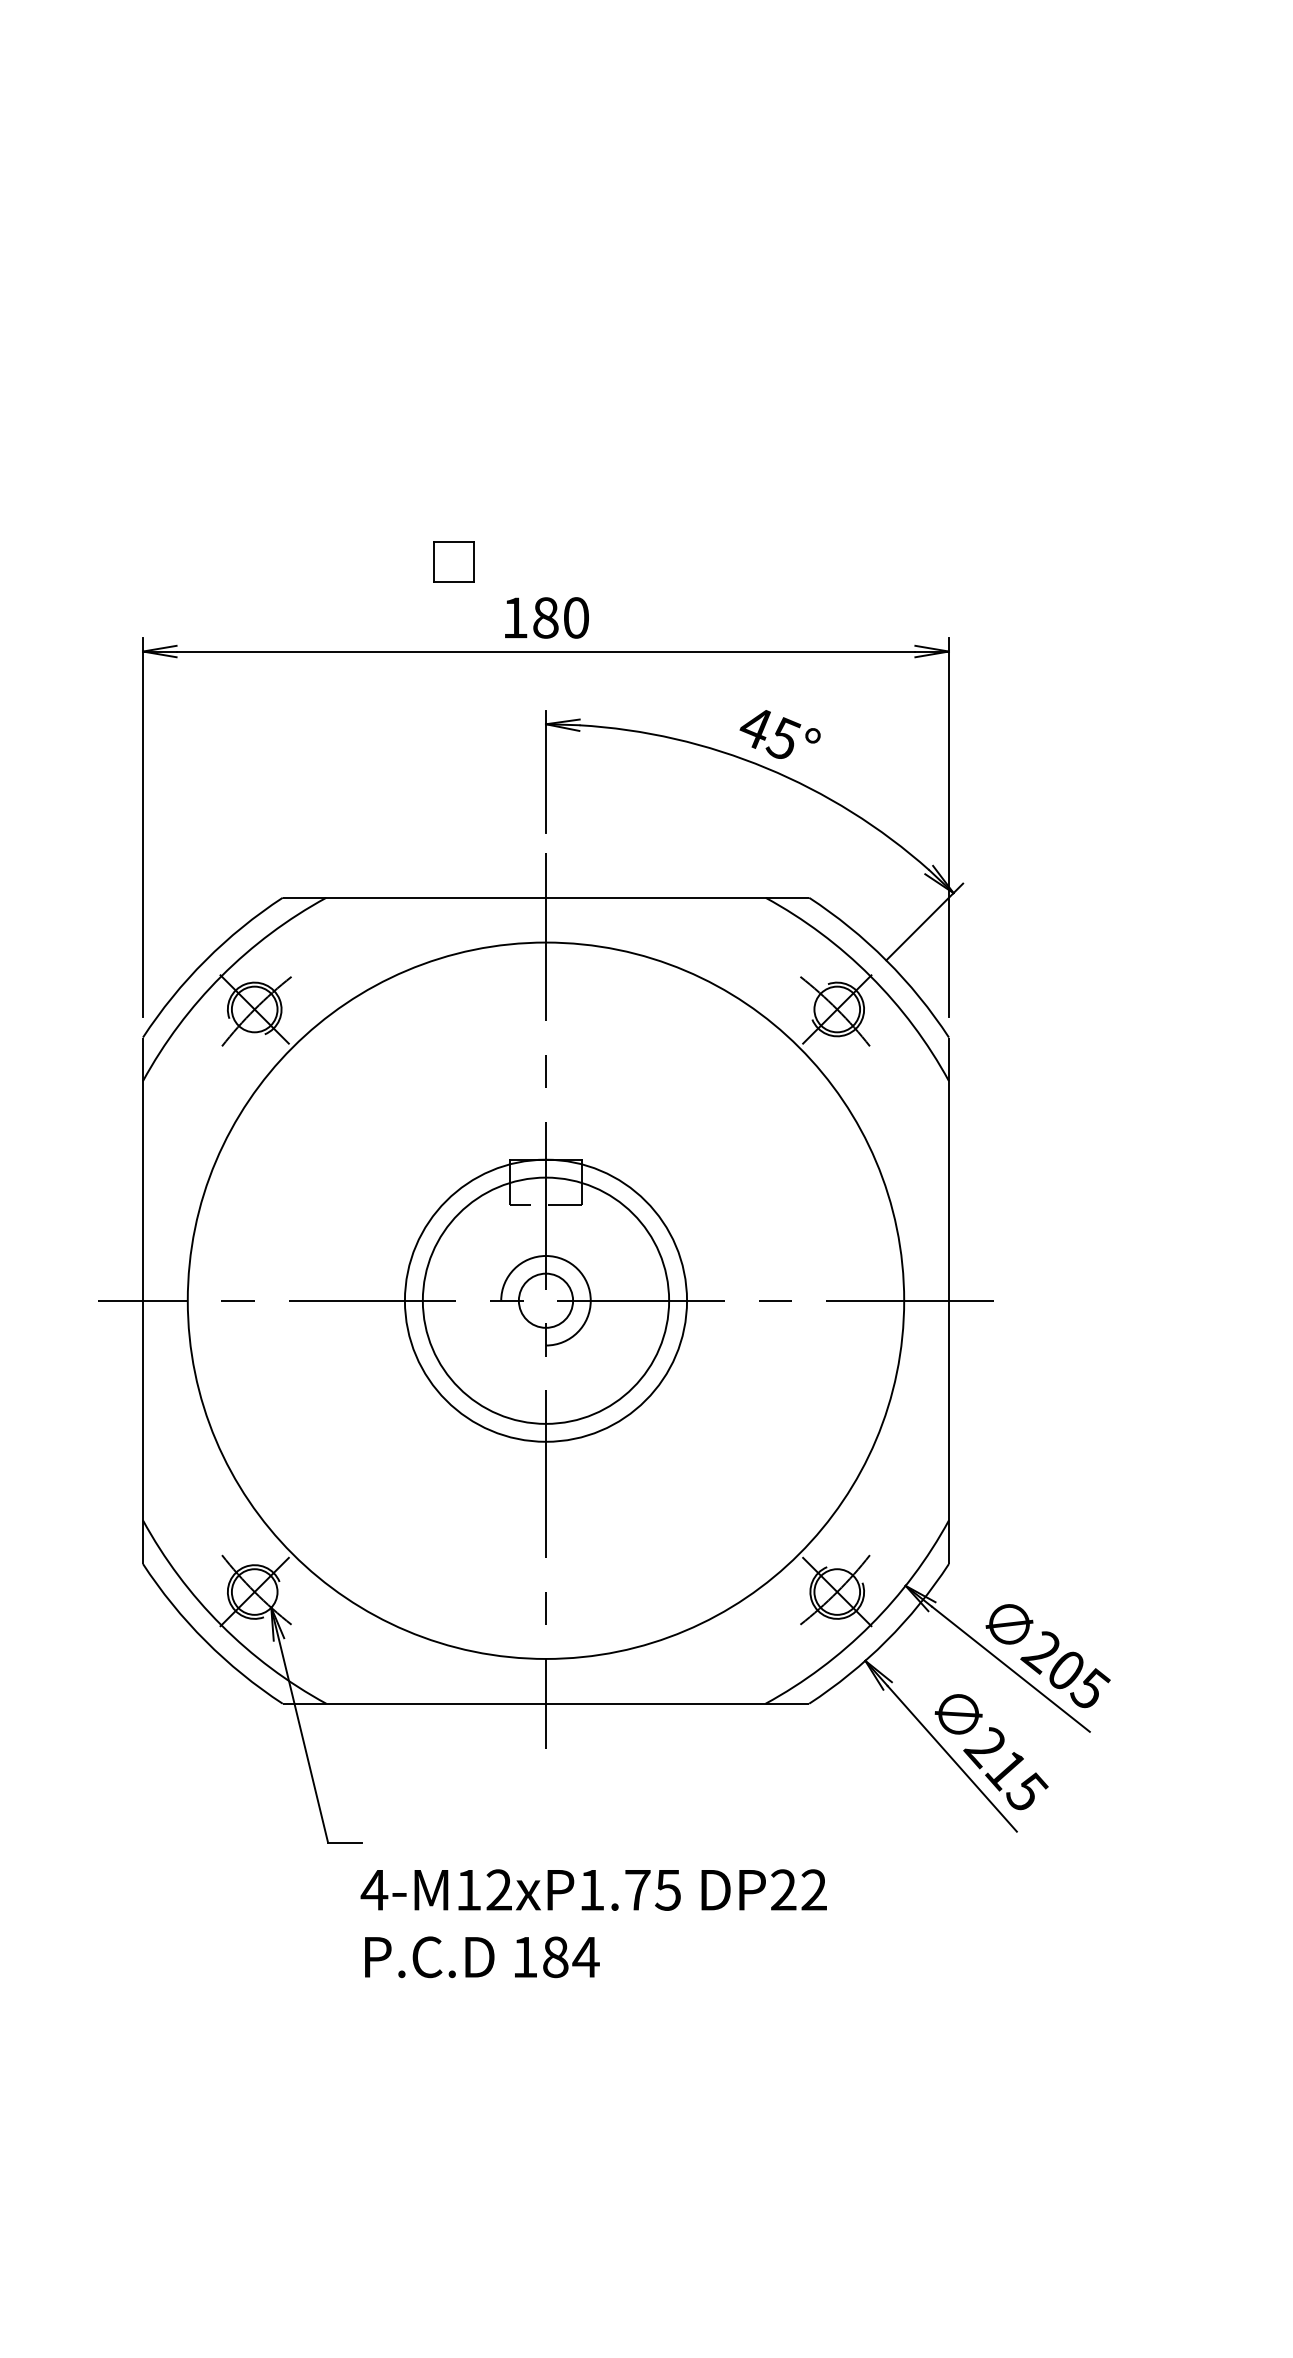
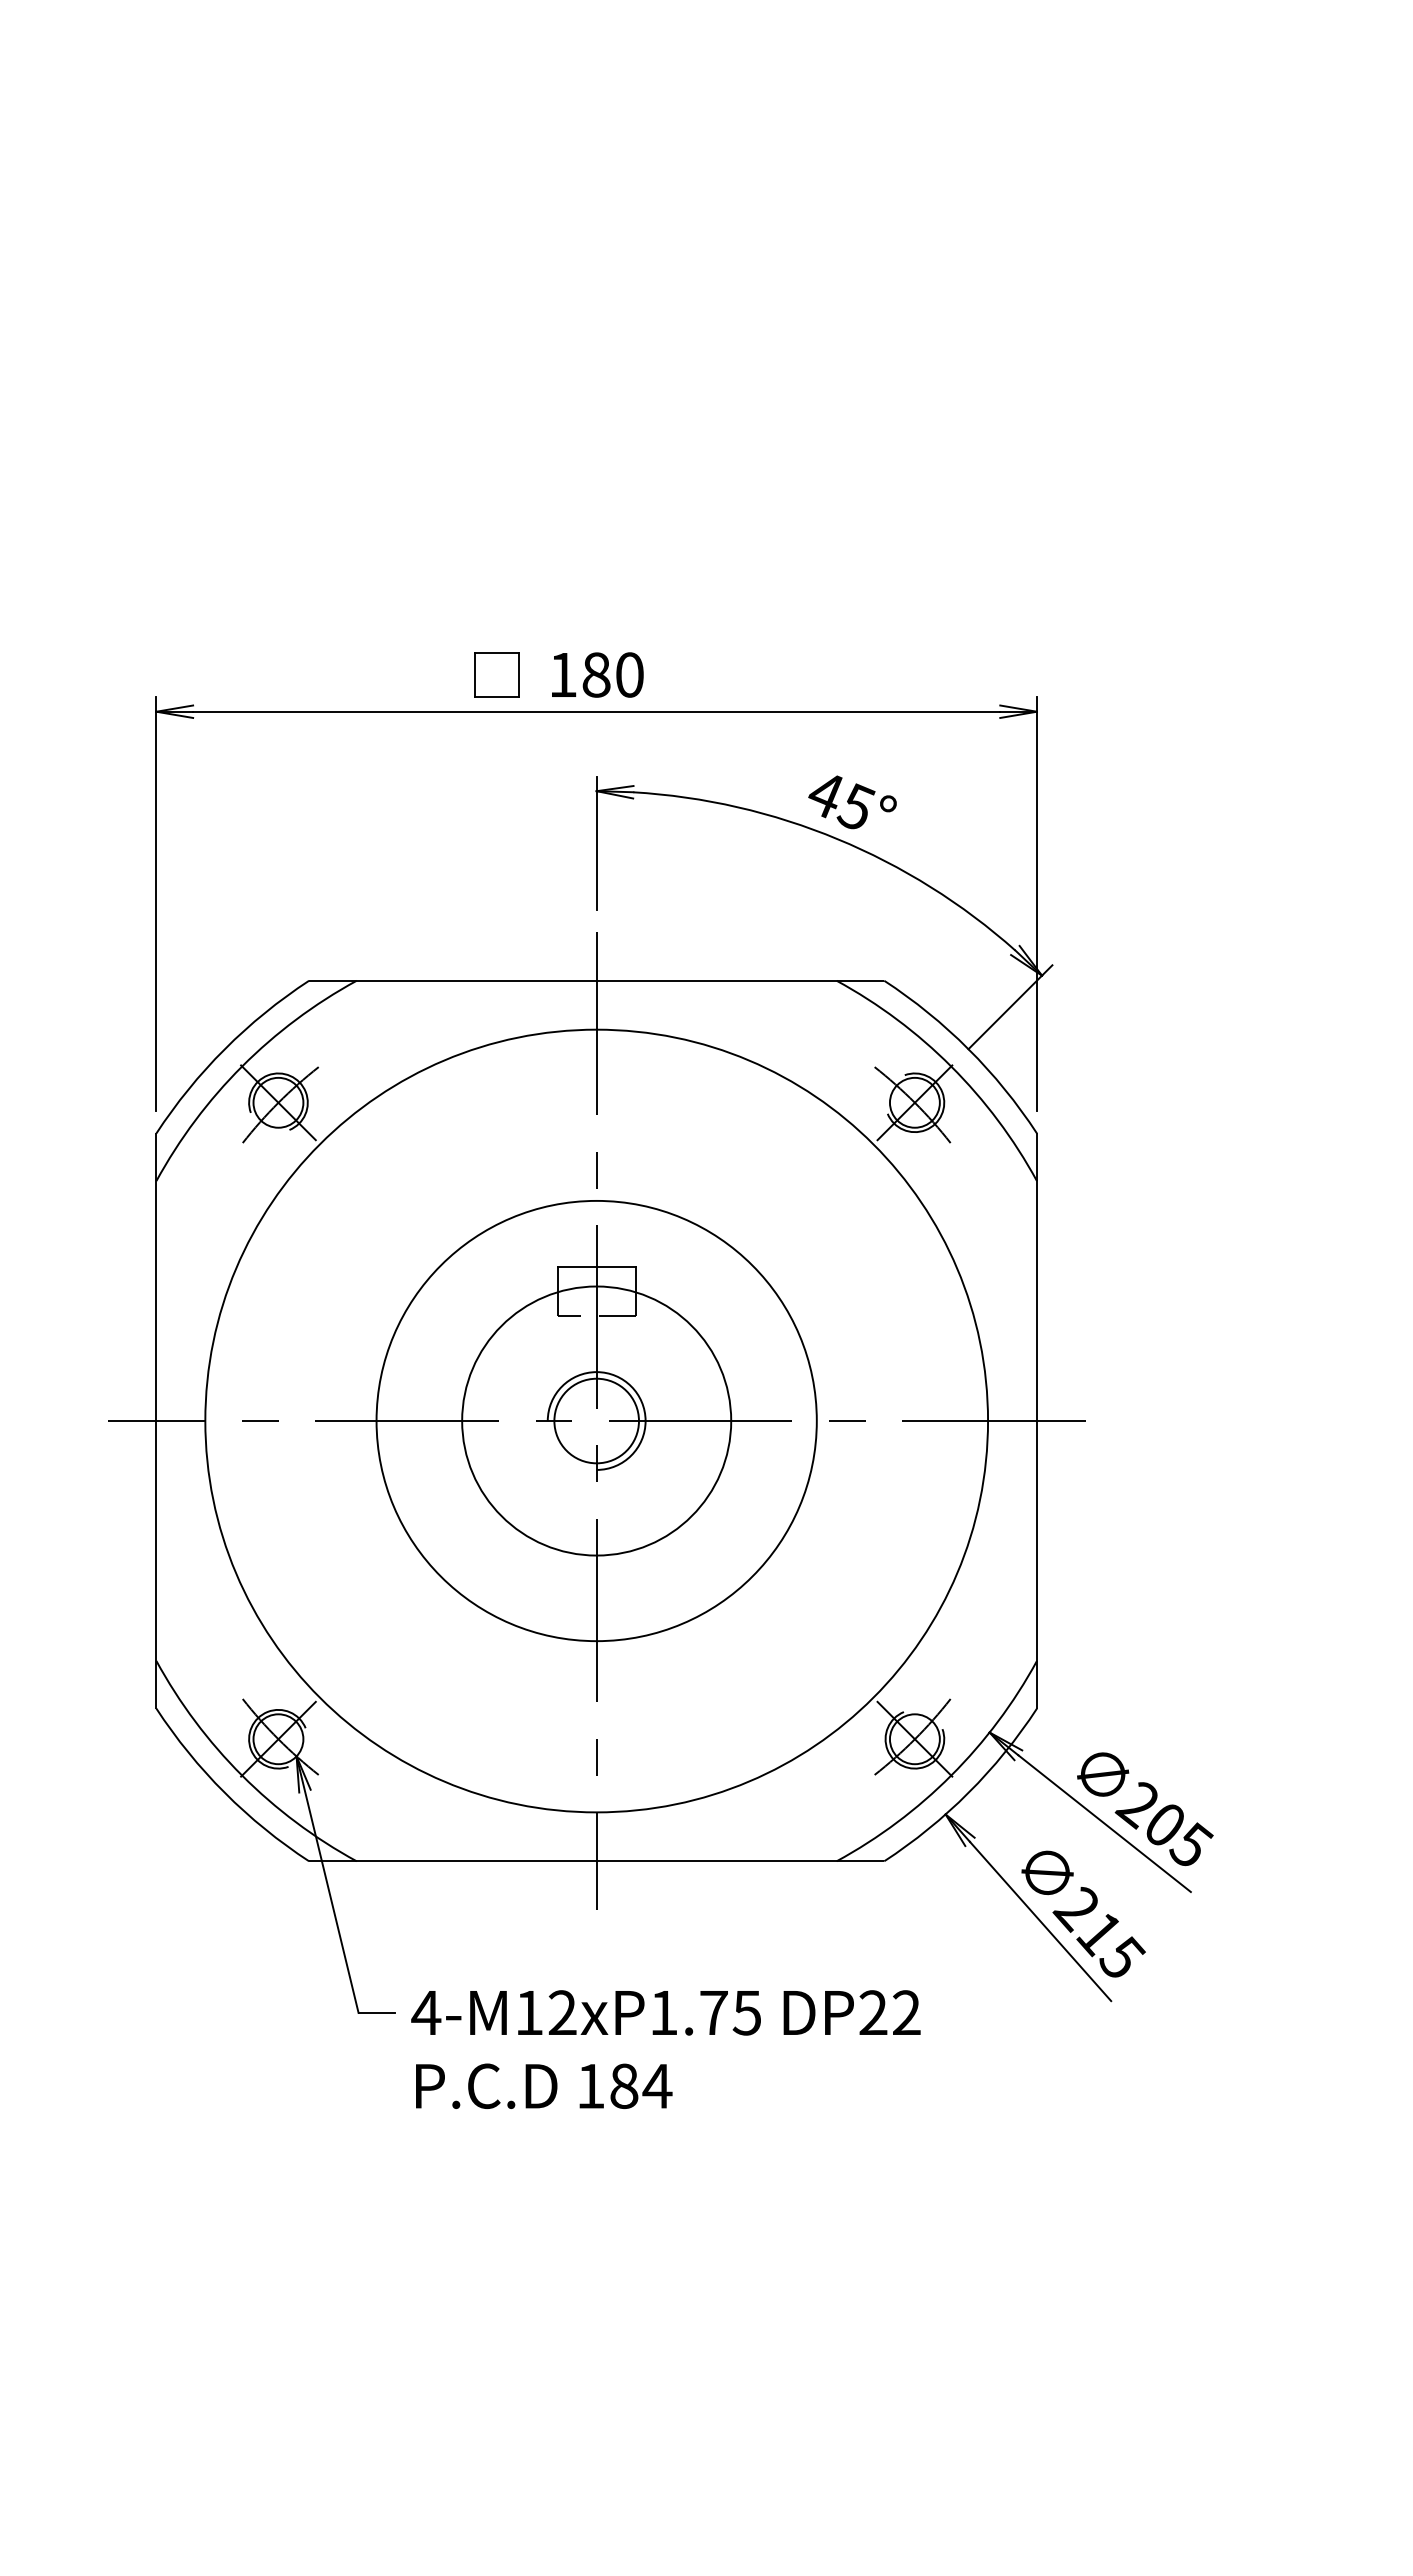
part: (454, 561) -> (496, 674), moved
circle: (545, 1300) -> (596, 1420), size x1.43
circle: (545, 1300) -> (596, 1420), size x1.43
text: (593, 1923) -> (665, 2049), moved

